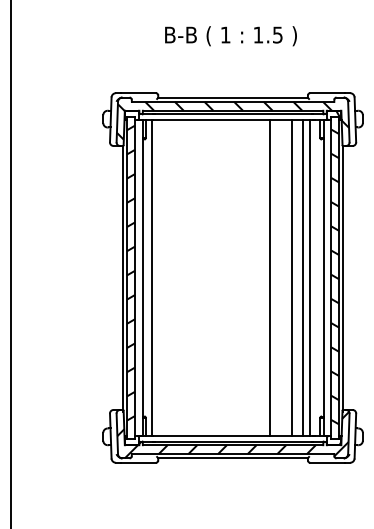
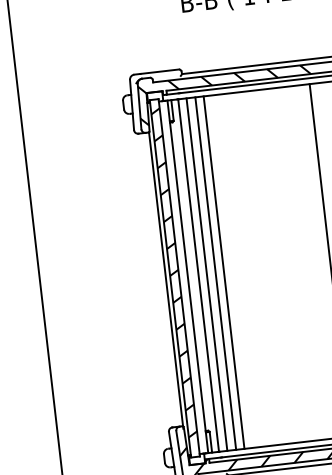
line: (159, 277) -> (206, 274), added
line: (167, 277) -> (215, 273), added
line: (175, 277) -> (224, 272), added

